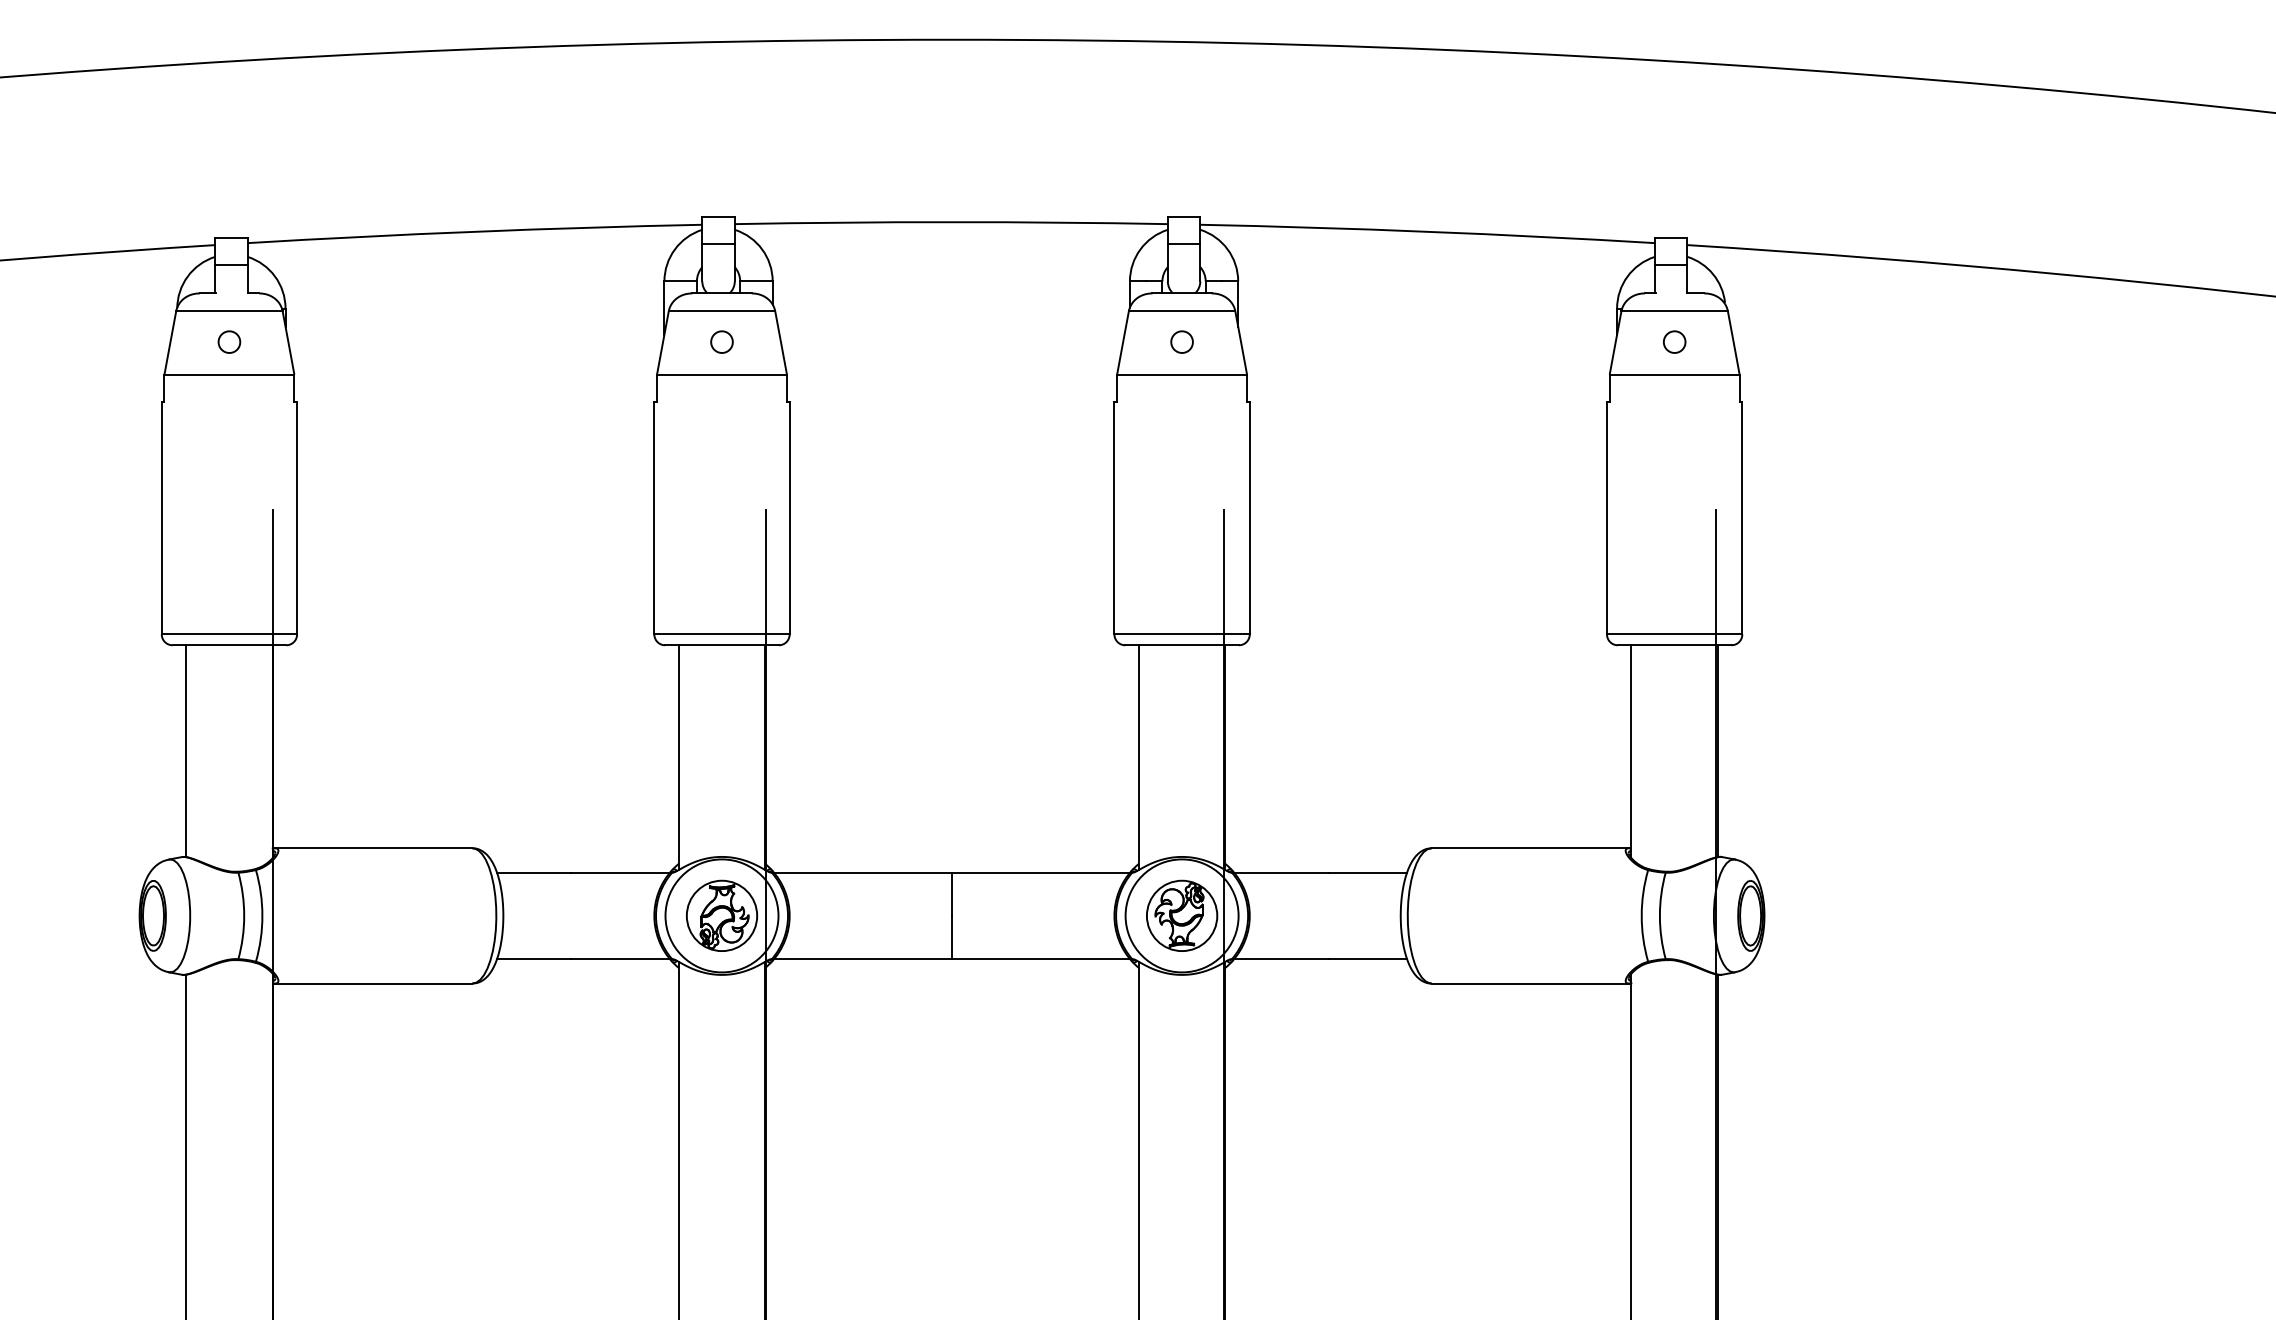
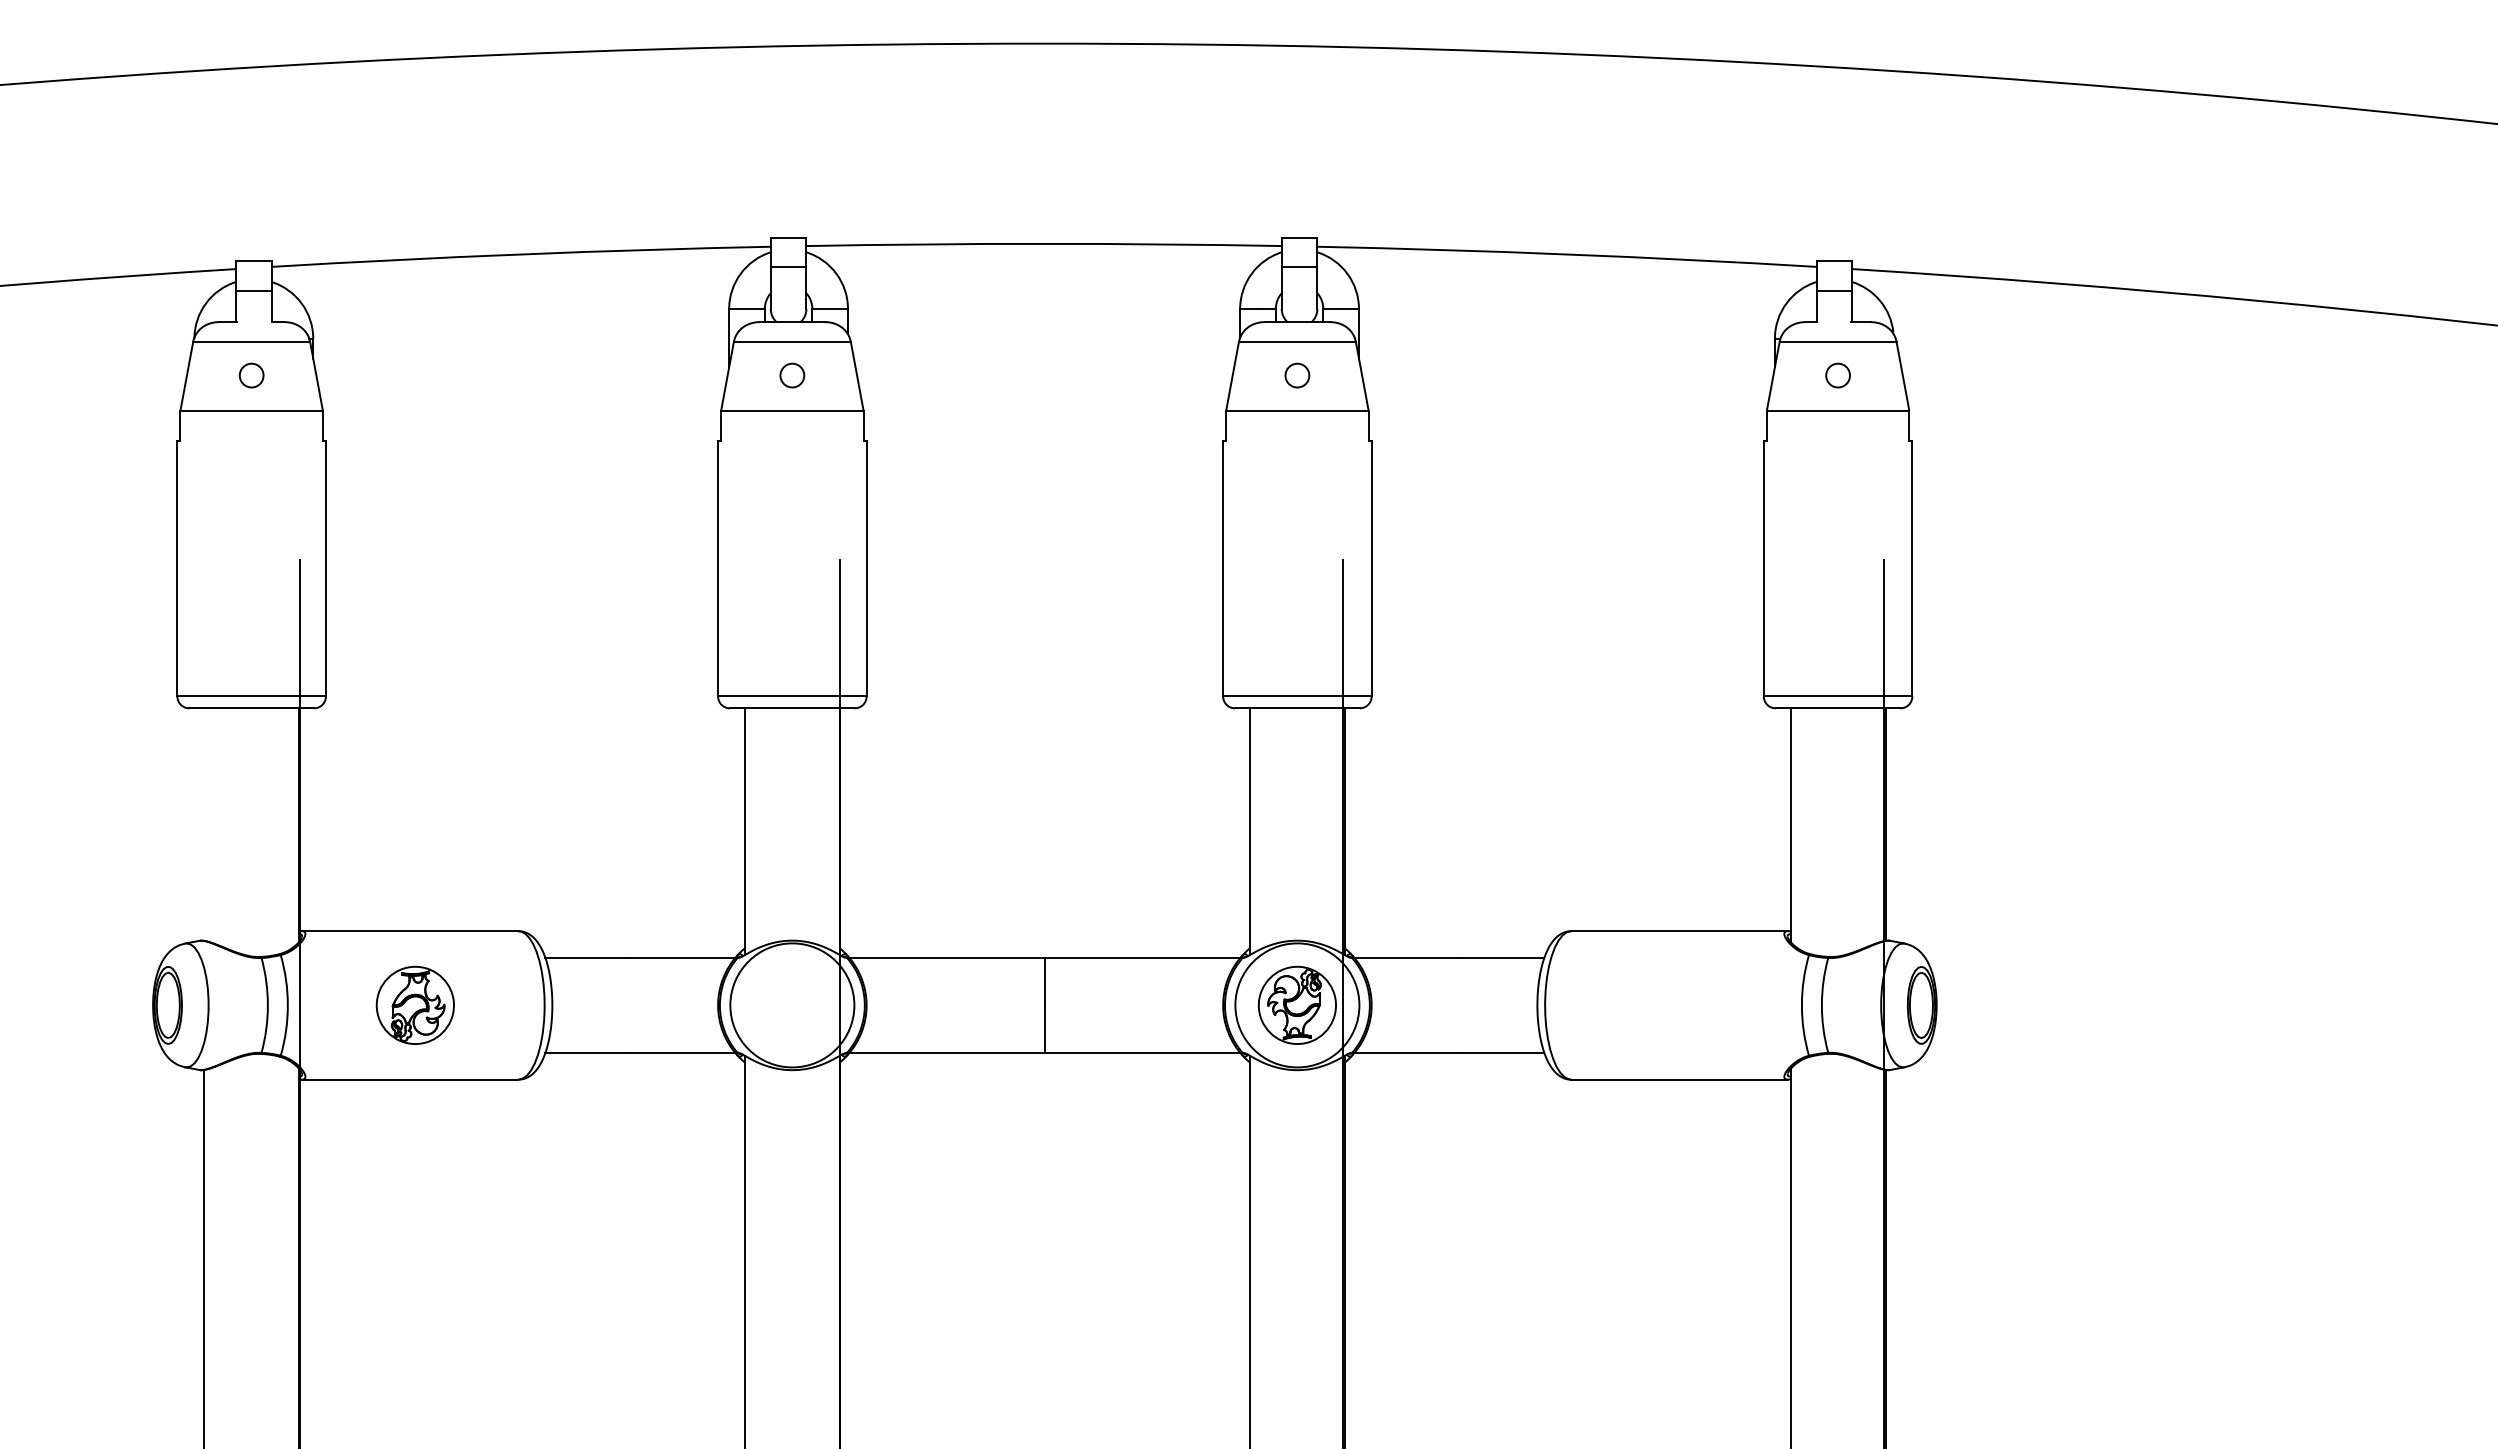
line: (186, 751) -> (204, 824), removed
part: (721, 915) -> (414, 1004), moved

